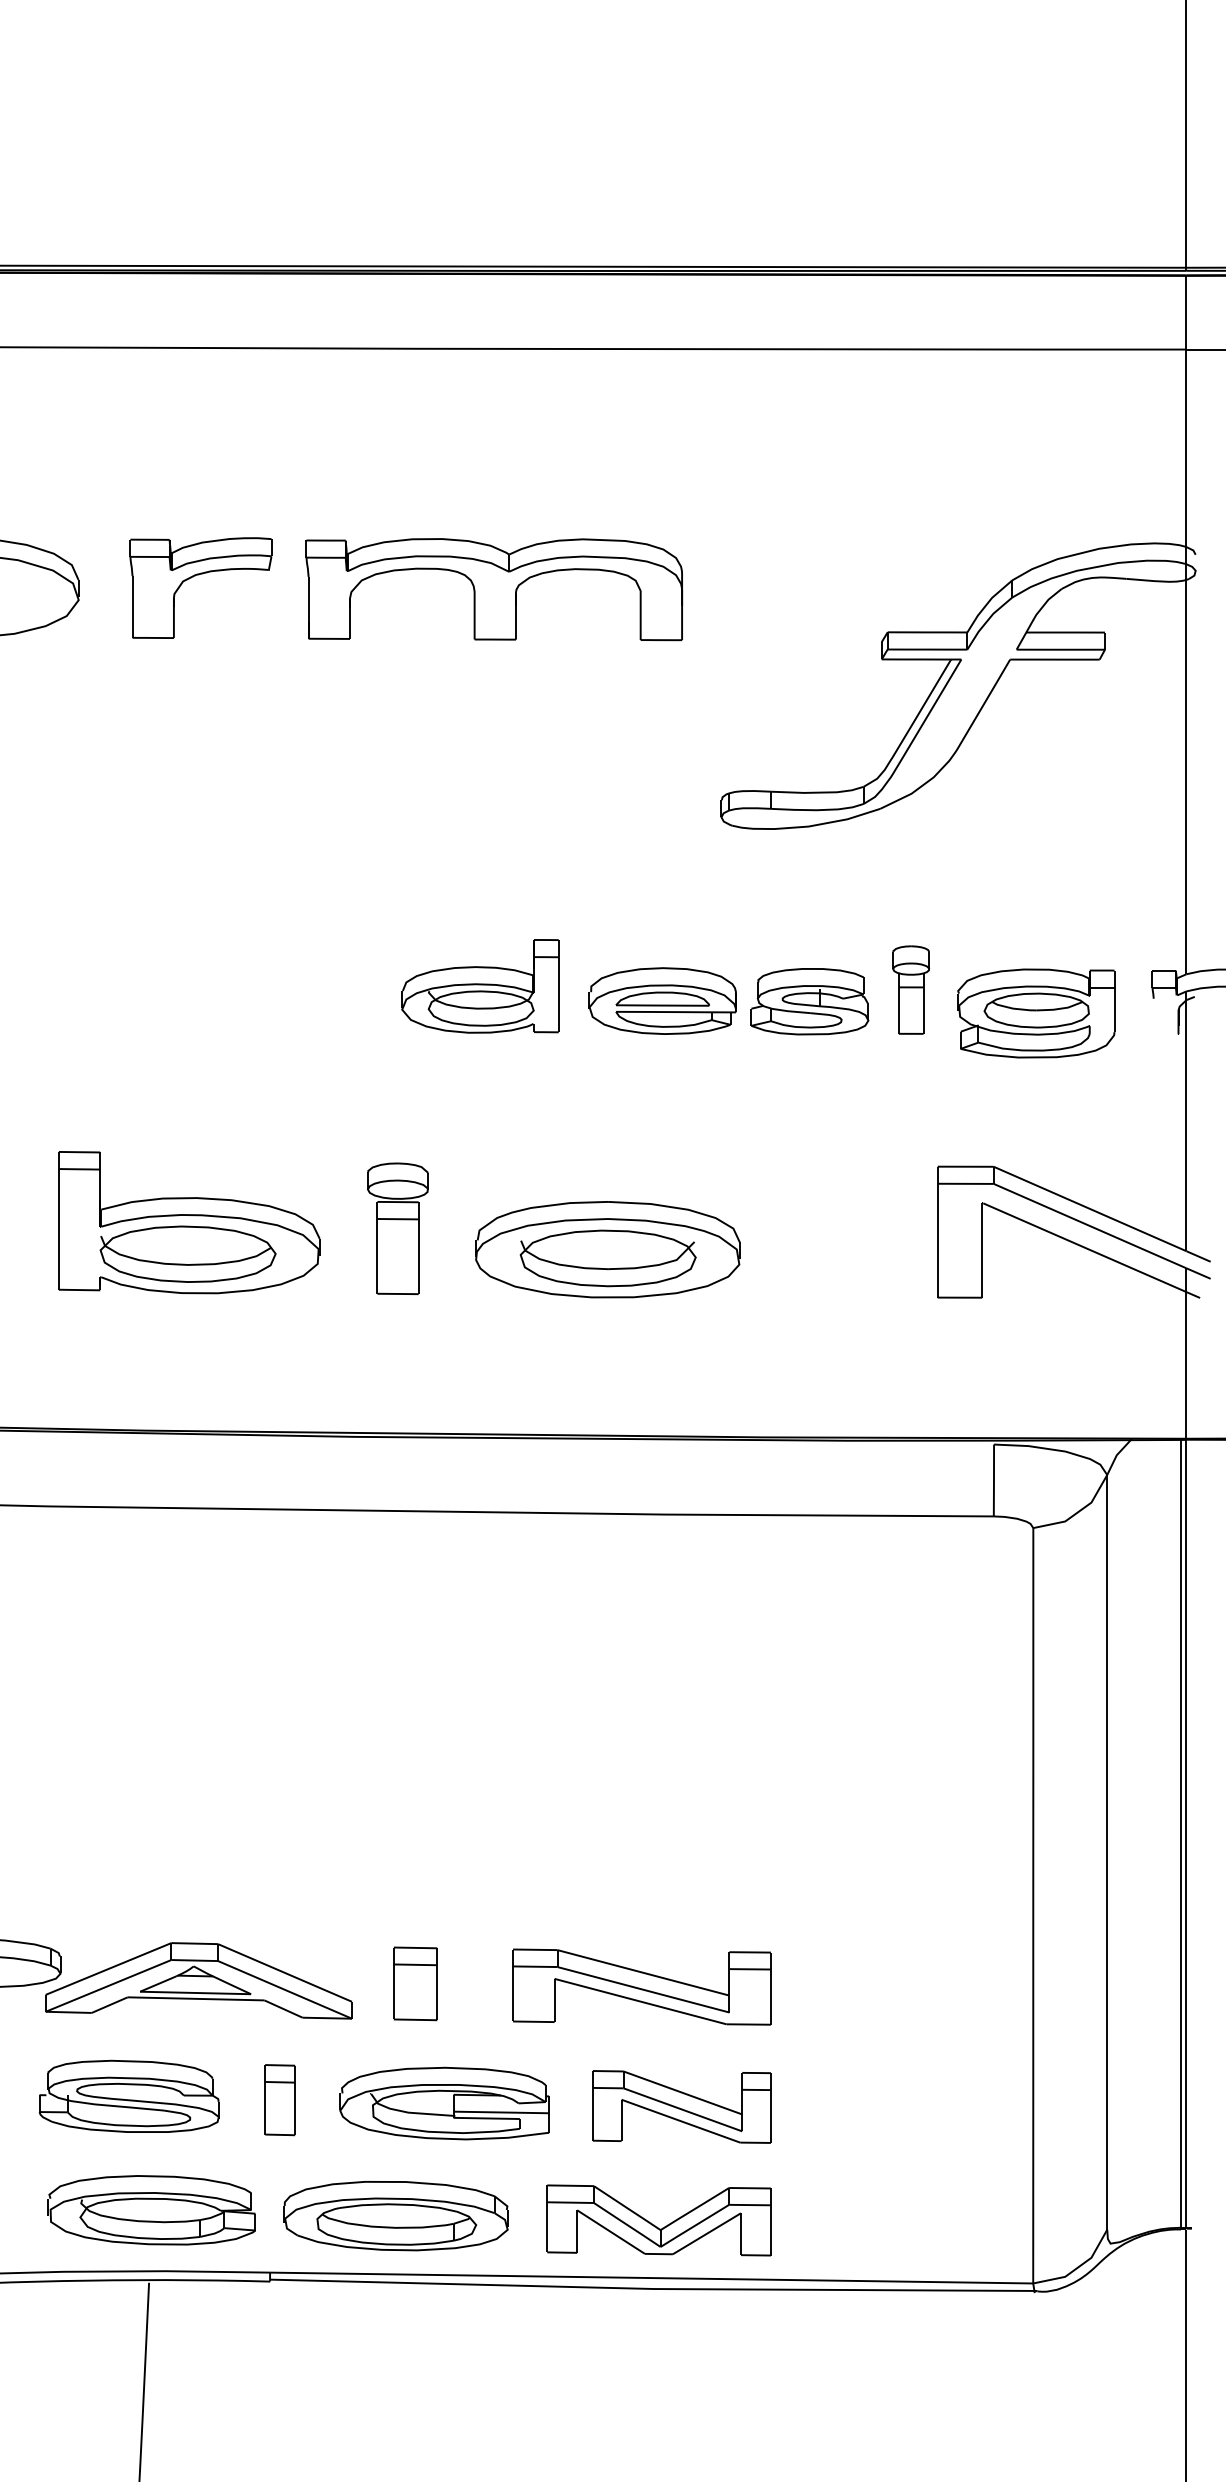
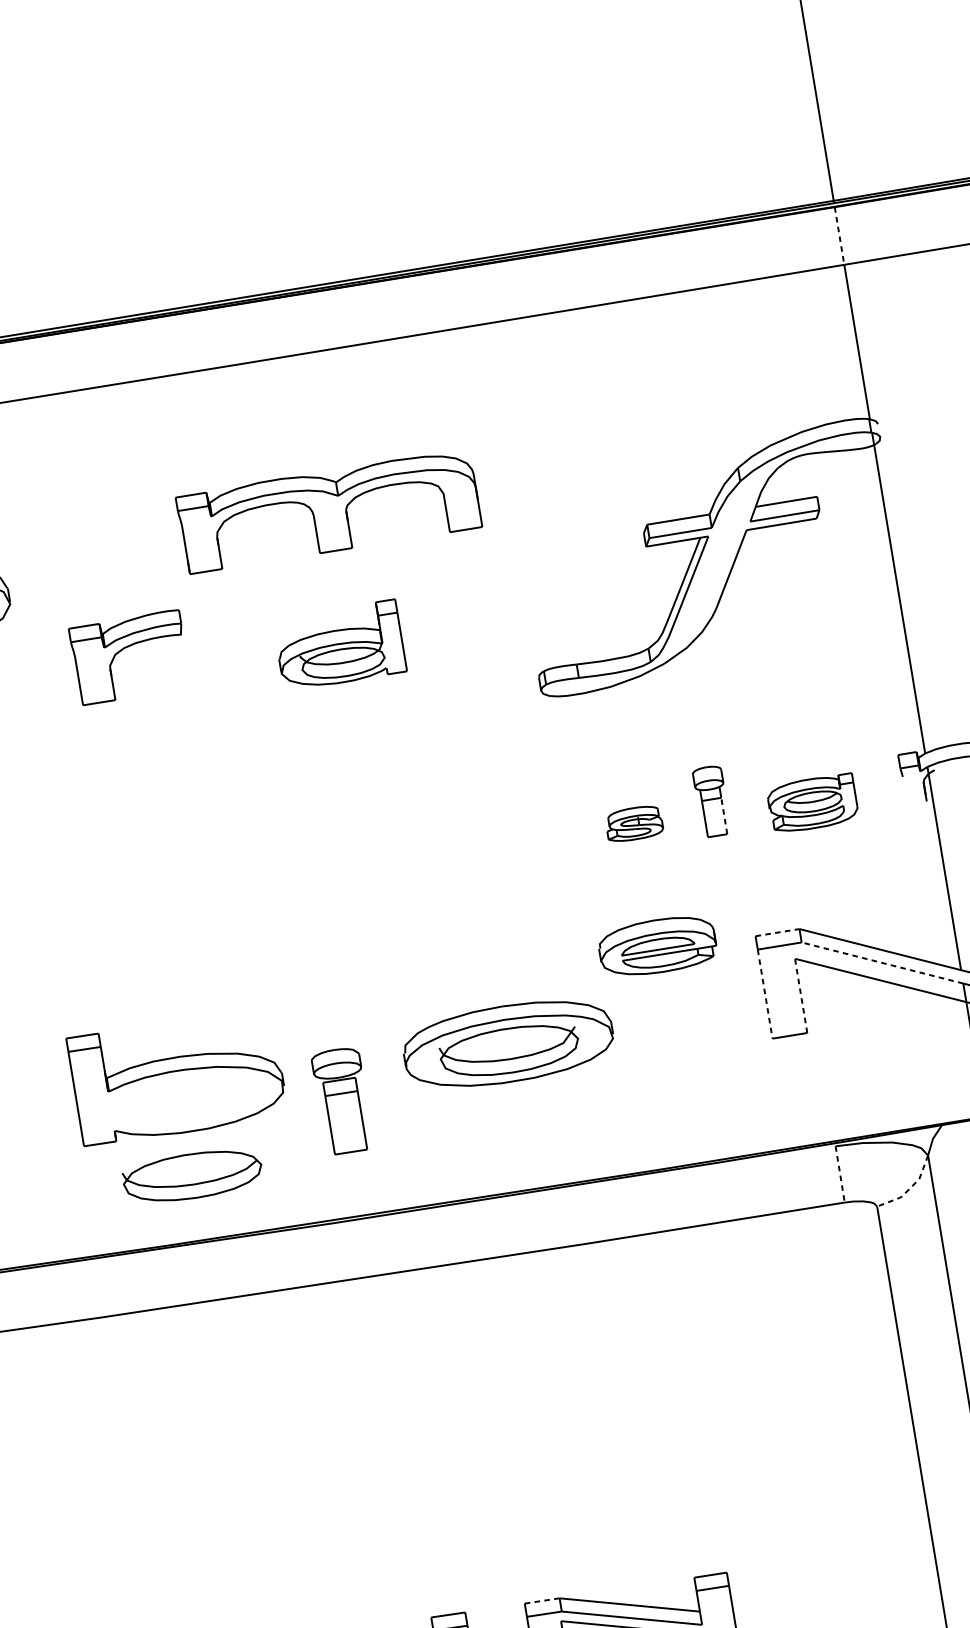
line: (1186, 313) -> (839, 236), solid -> dashed
part: (195, 576) -> (124, 649), moved
part: (494, 589) -> (329, 511), moved
part: (480, 986) -> (339, 645), moved
part: (662, 1000) -> (657, 945), moved
part: (809, 1001) -> (633, 823), size x0.6
line: (923, 1010) -> (724, 815), solid -> dashed
part: (1036, 1013) -> (813, 803), size x0.7
line: (966, 1166) -> (778, 932), solid -> dashed
line: (1089, 1225) -> (881, 962), solid -> dashed
part: (397, 1228) -> (342, 1100), moved
line: (937, 1240) -> (764, 994), solid -> dashed
line: (982, 1250) -> (801, 996), solid -> dashed
part: (187, 1253) -> (192, 1175), moved
line: (993, 1481) -> (839, 1175), solid -> dashed
line: (1077, 1512) -> (909, 1188), solid -> dashed
line: (535, 1949) -> (542, 1600), solid -> dashed

